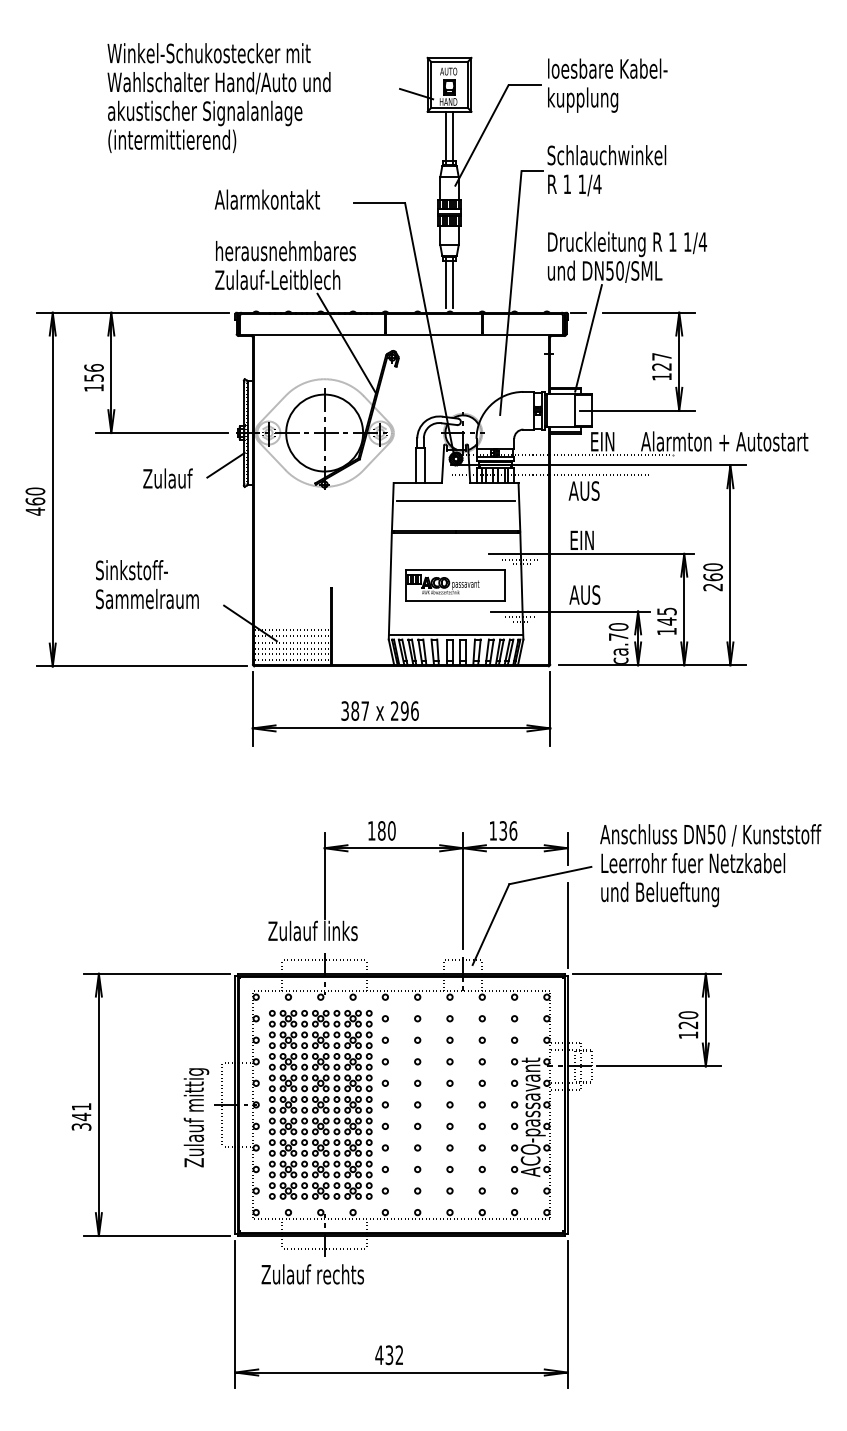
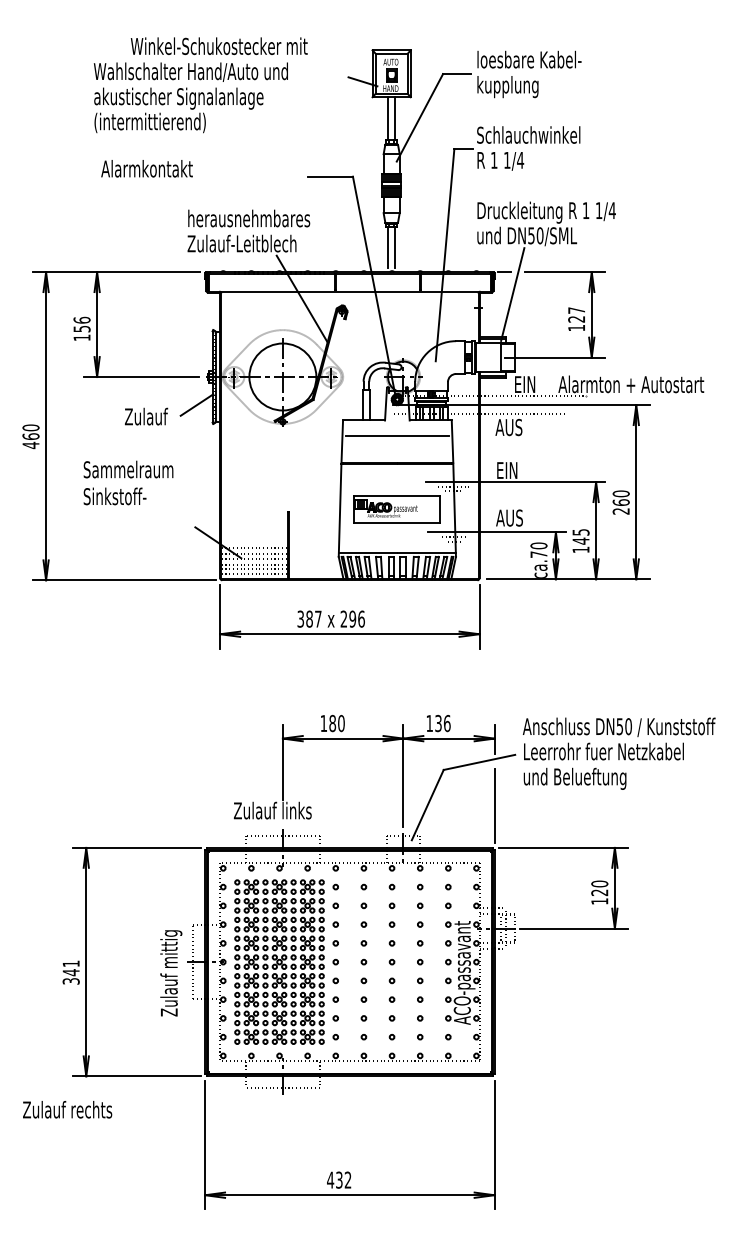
text: (208, 53) -> (218, 46), moved
text: (266, 199) -> (146, 168), moved
text: (147, 598) -> (128, 469), moved
text: (312, 1274) -> (67, 1109), moved

